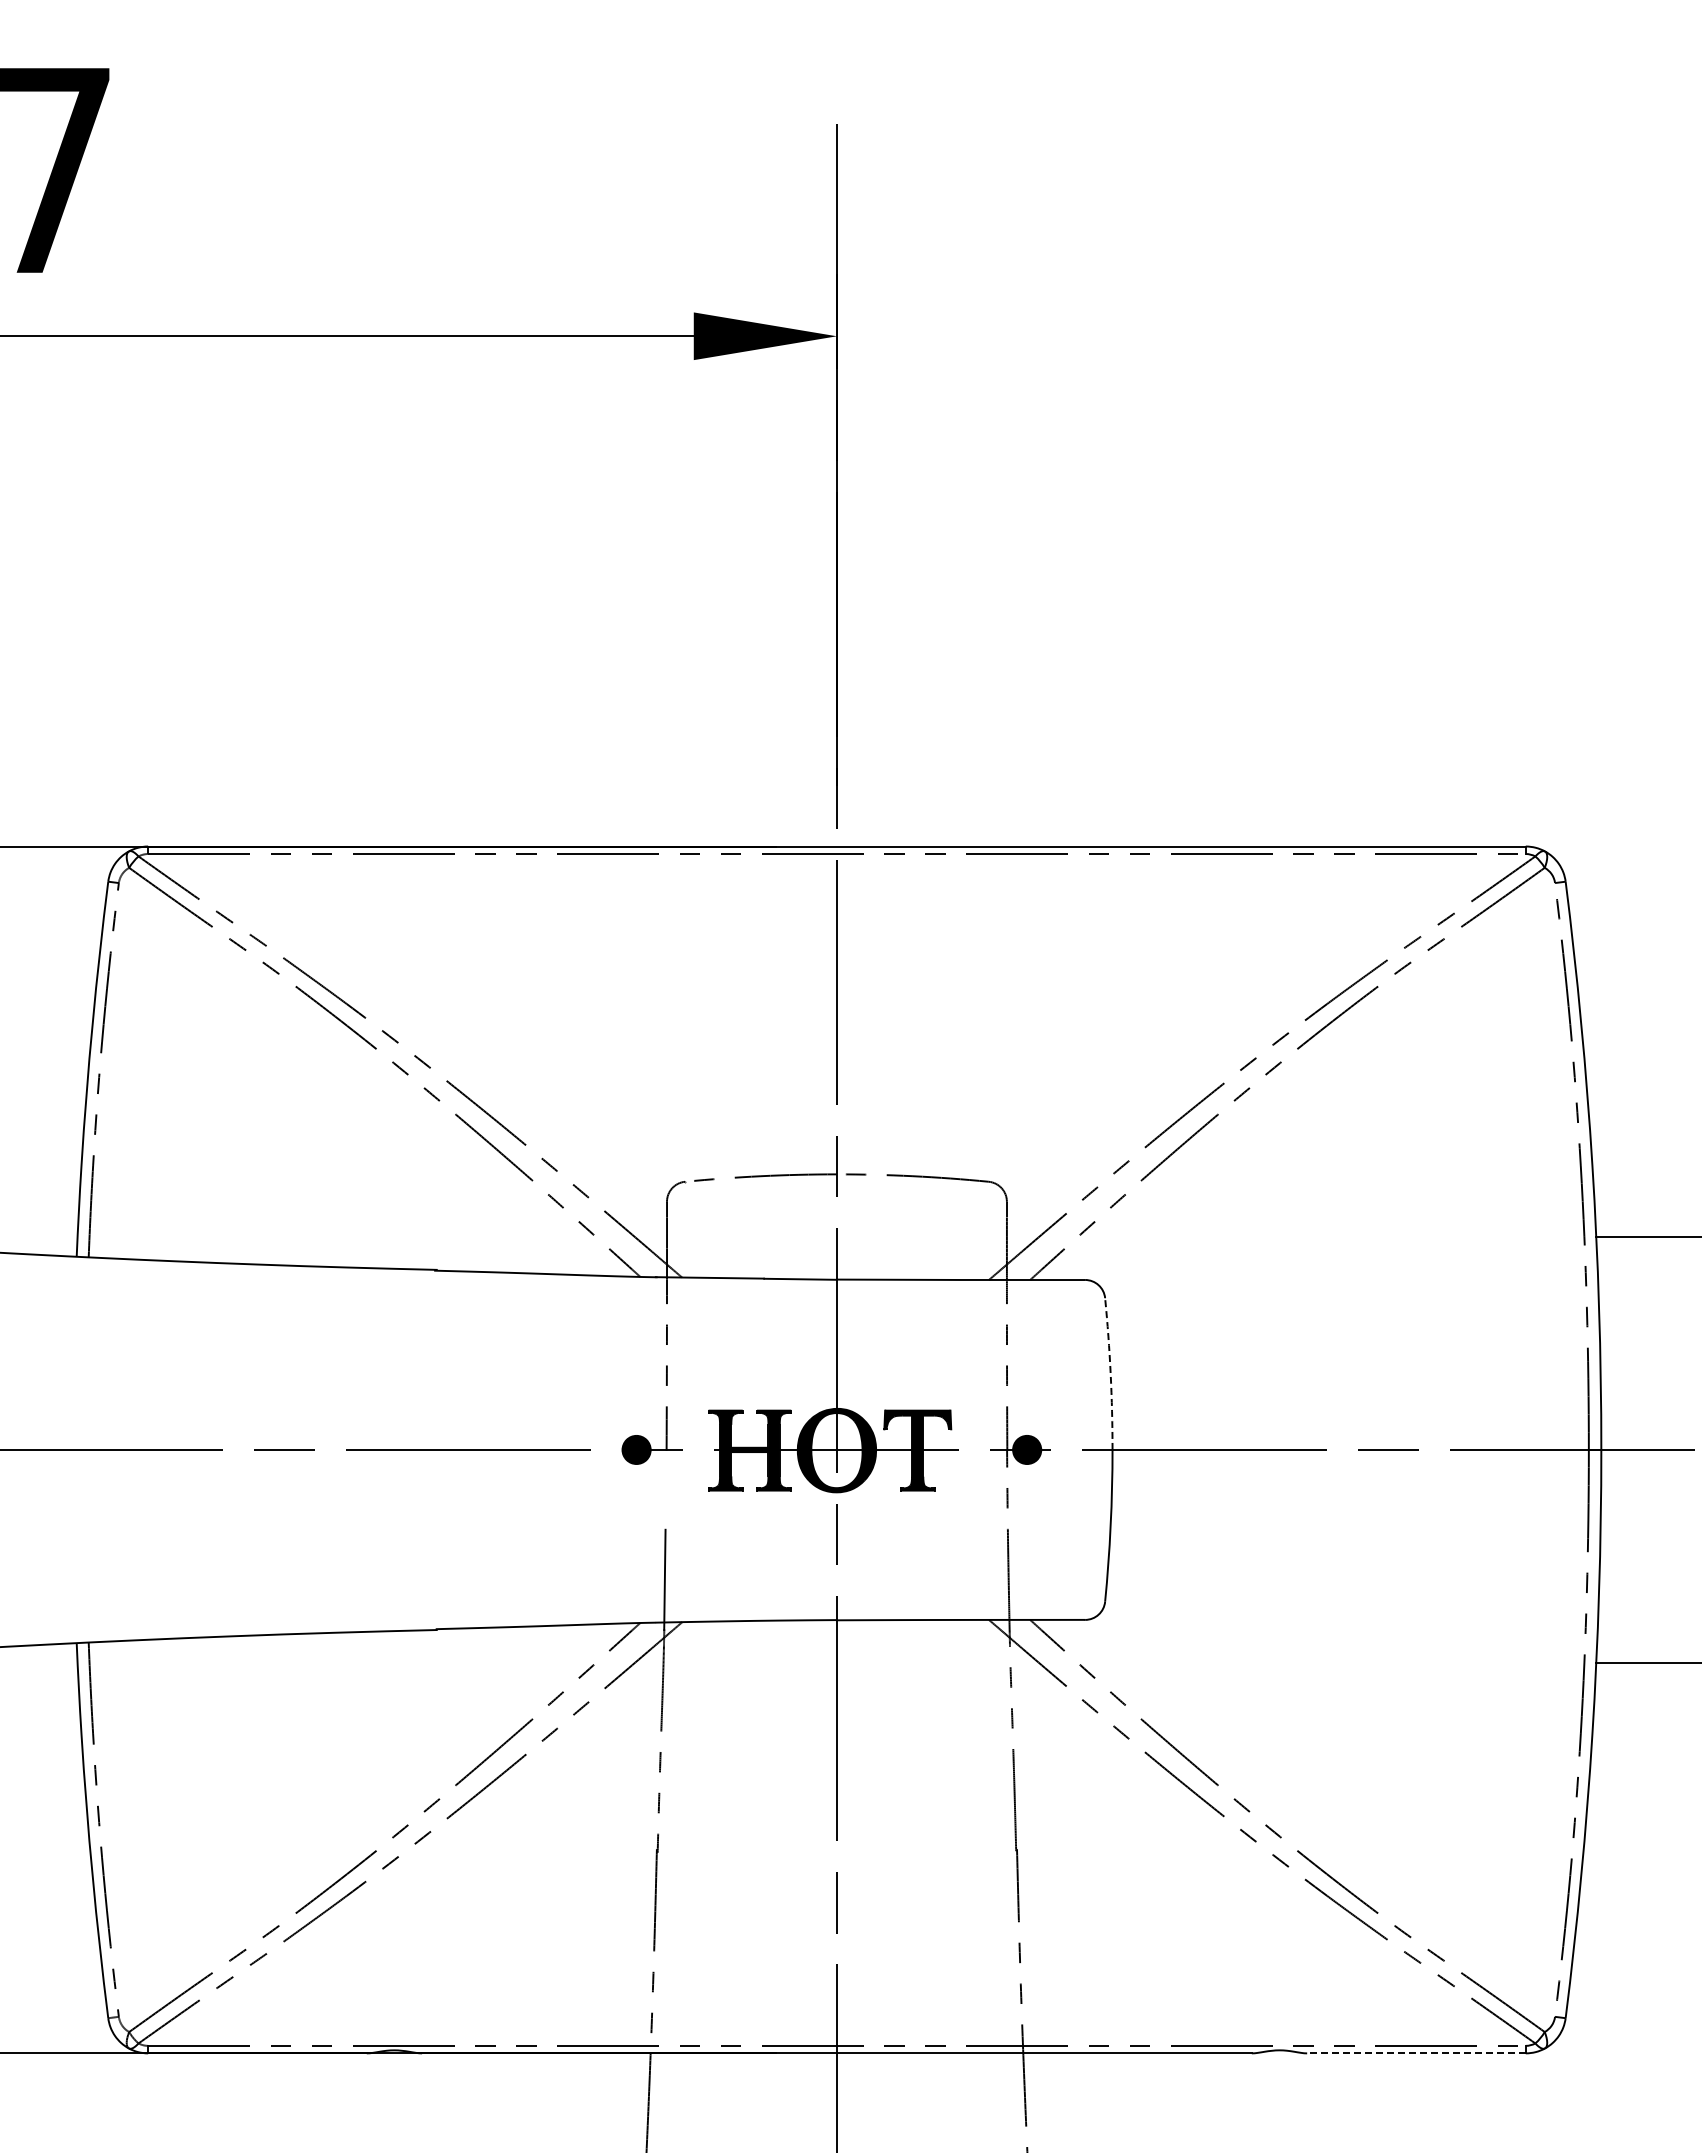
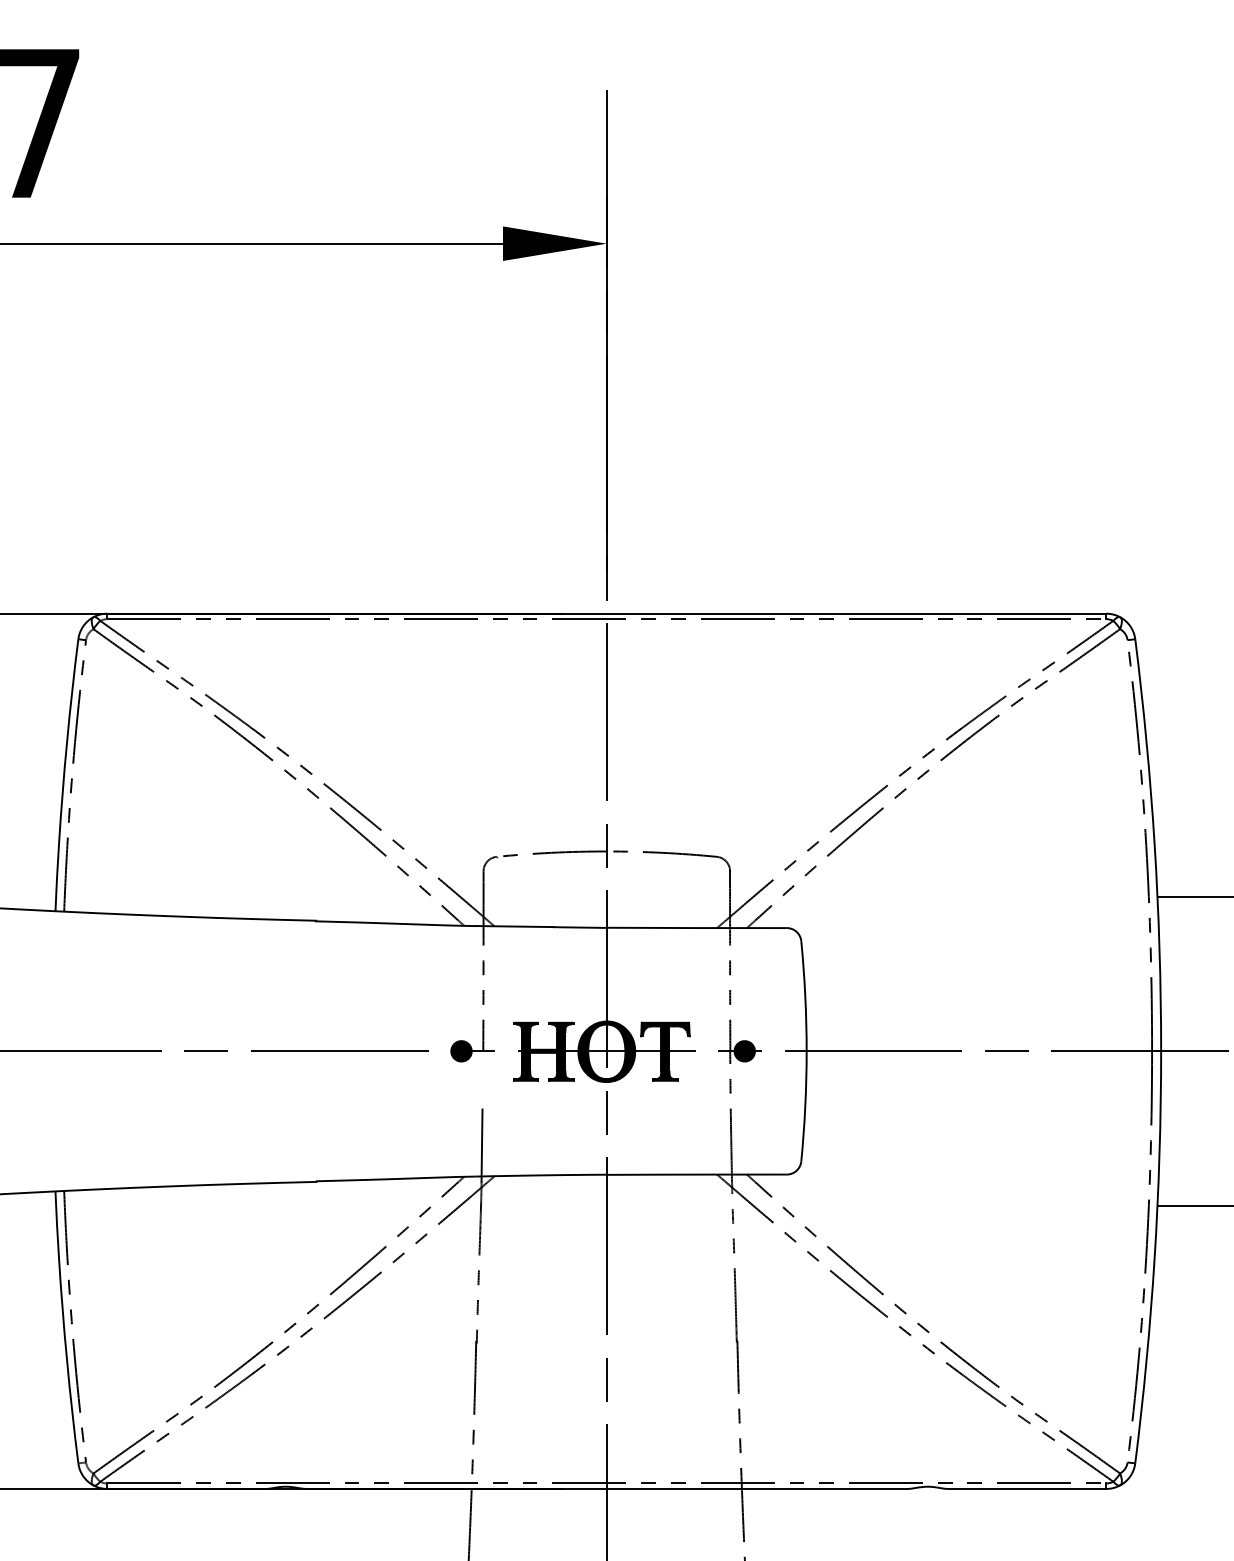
arc: (1110, 1373) -> (805, 995), dashed -> solid
line: (1415, 2053) -> (1026, 1489), dashed -> solid

